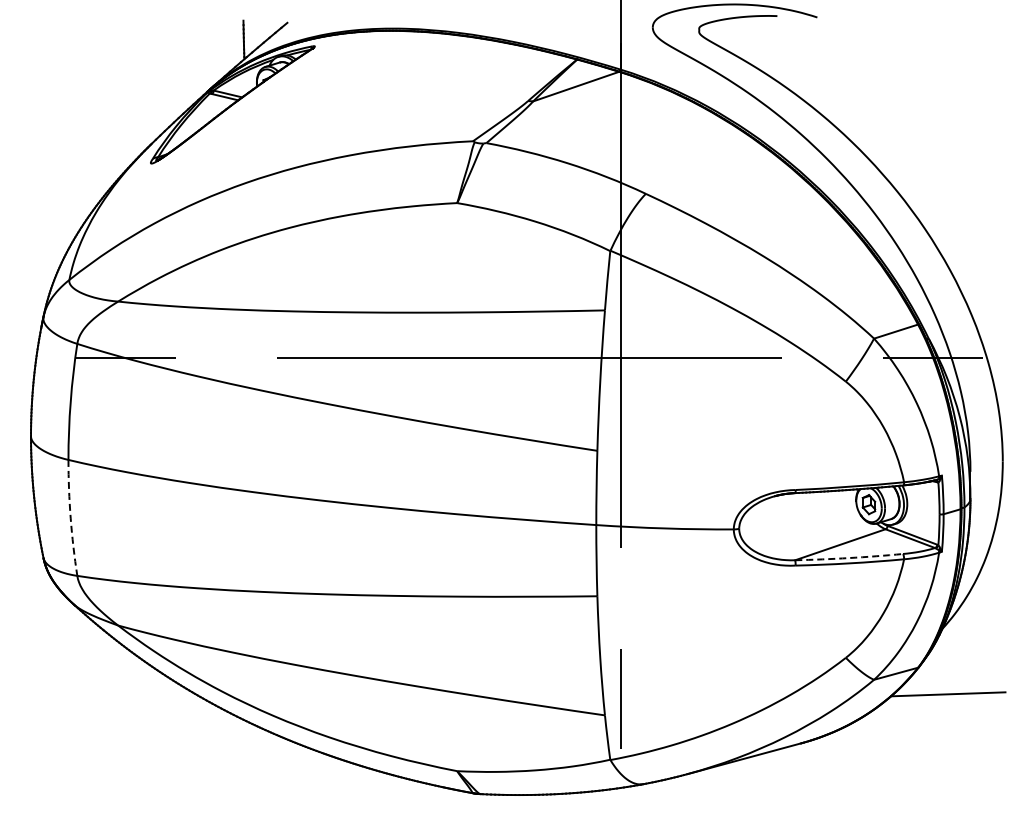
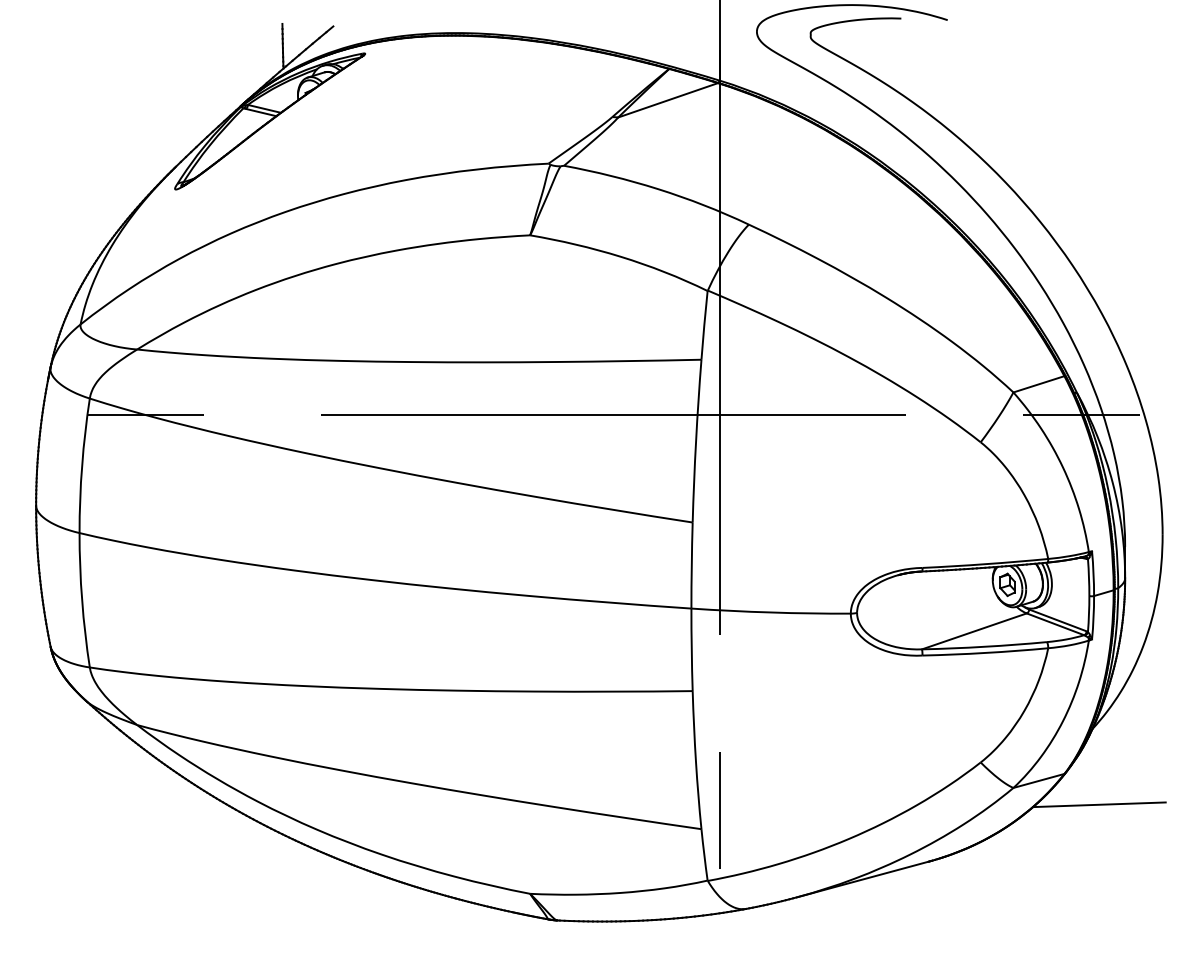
arc: (70, 518) -> (81, 600), dashed -> solid
arc: (849, 558) -> (984, 647), dashed -> solid

